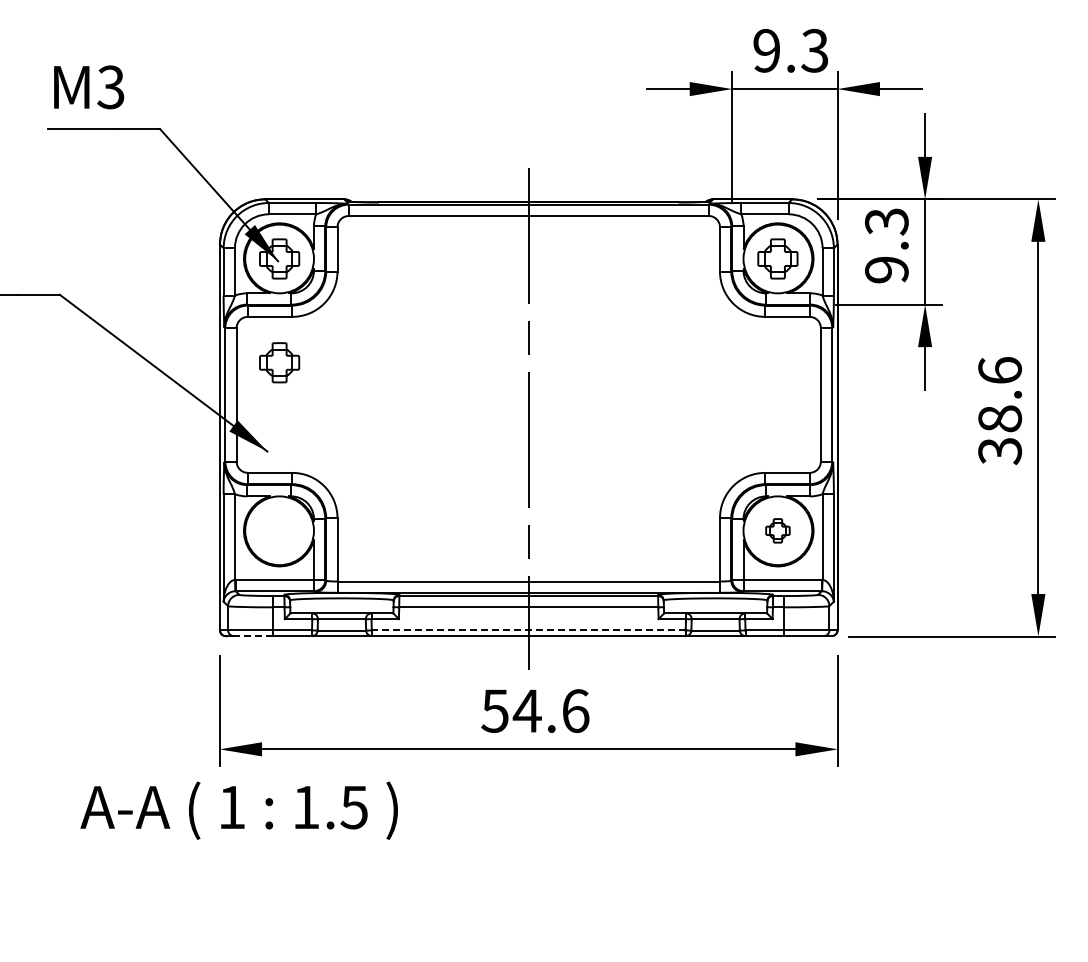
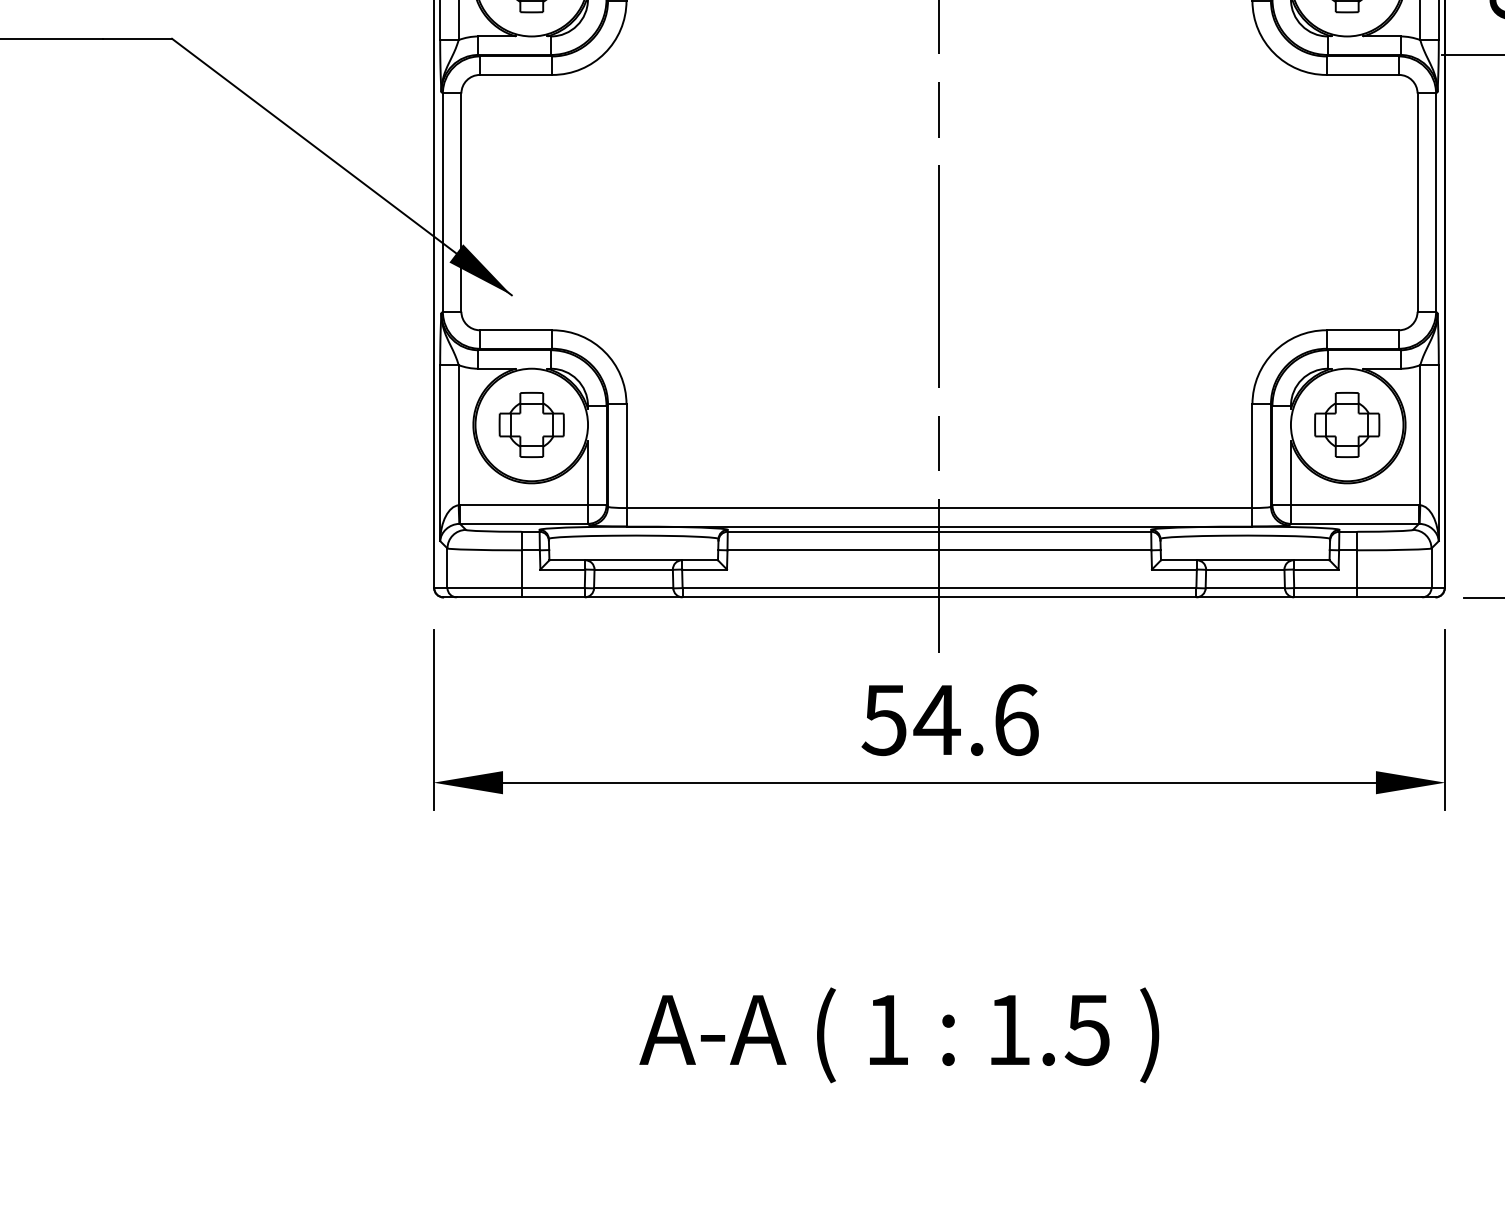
part: (279, 362) -> (531, 424), moved
part: (777, 530) -> (1346, 424), size x1.67
line: (528, 630) -> (939, 588), dashed -> solid
line: (253, 636) -> (489, 598), dashed -> solid
text: (238, 810) -> (898, 1034), moved

